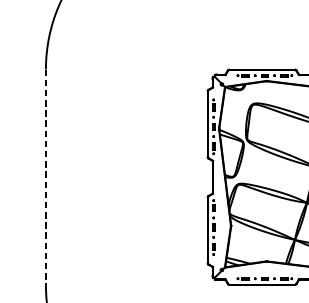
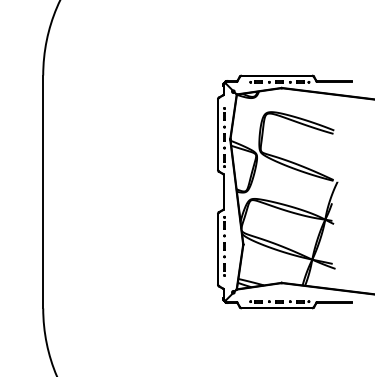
line: (46, 177) -> (43, 192), dashed -> solid

